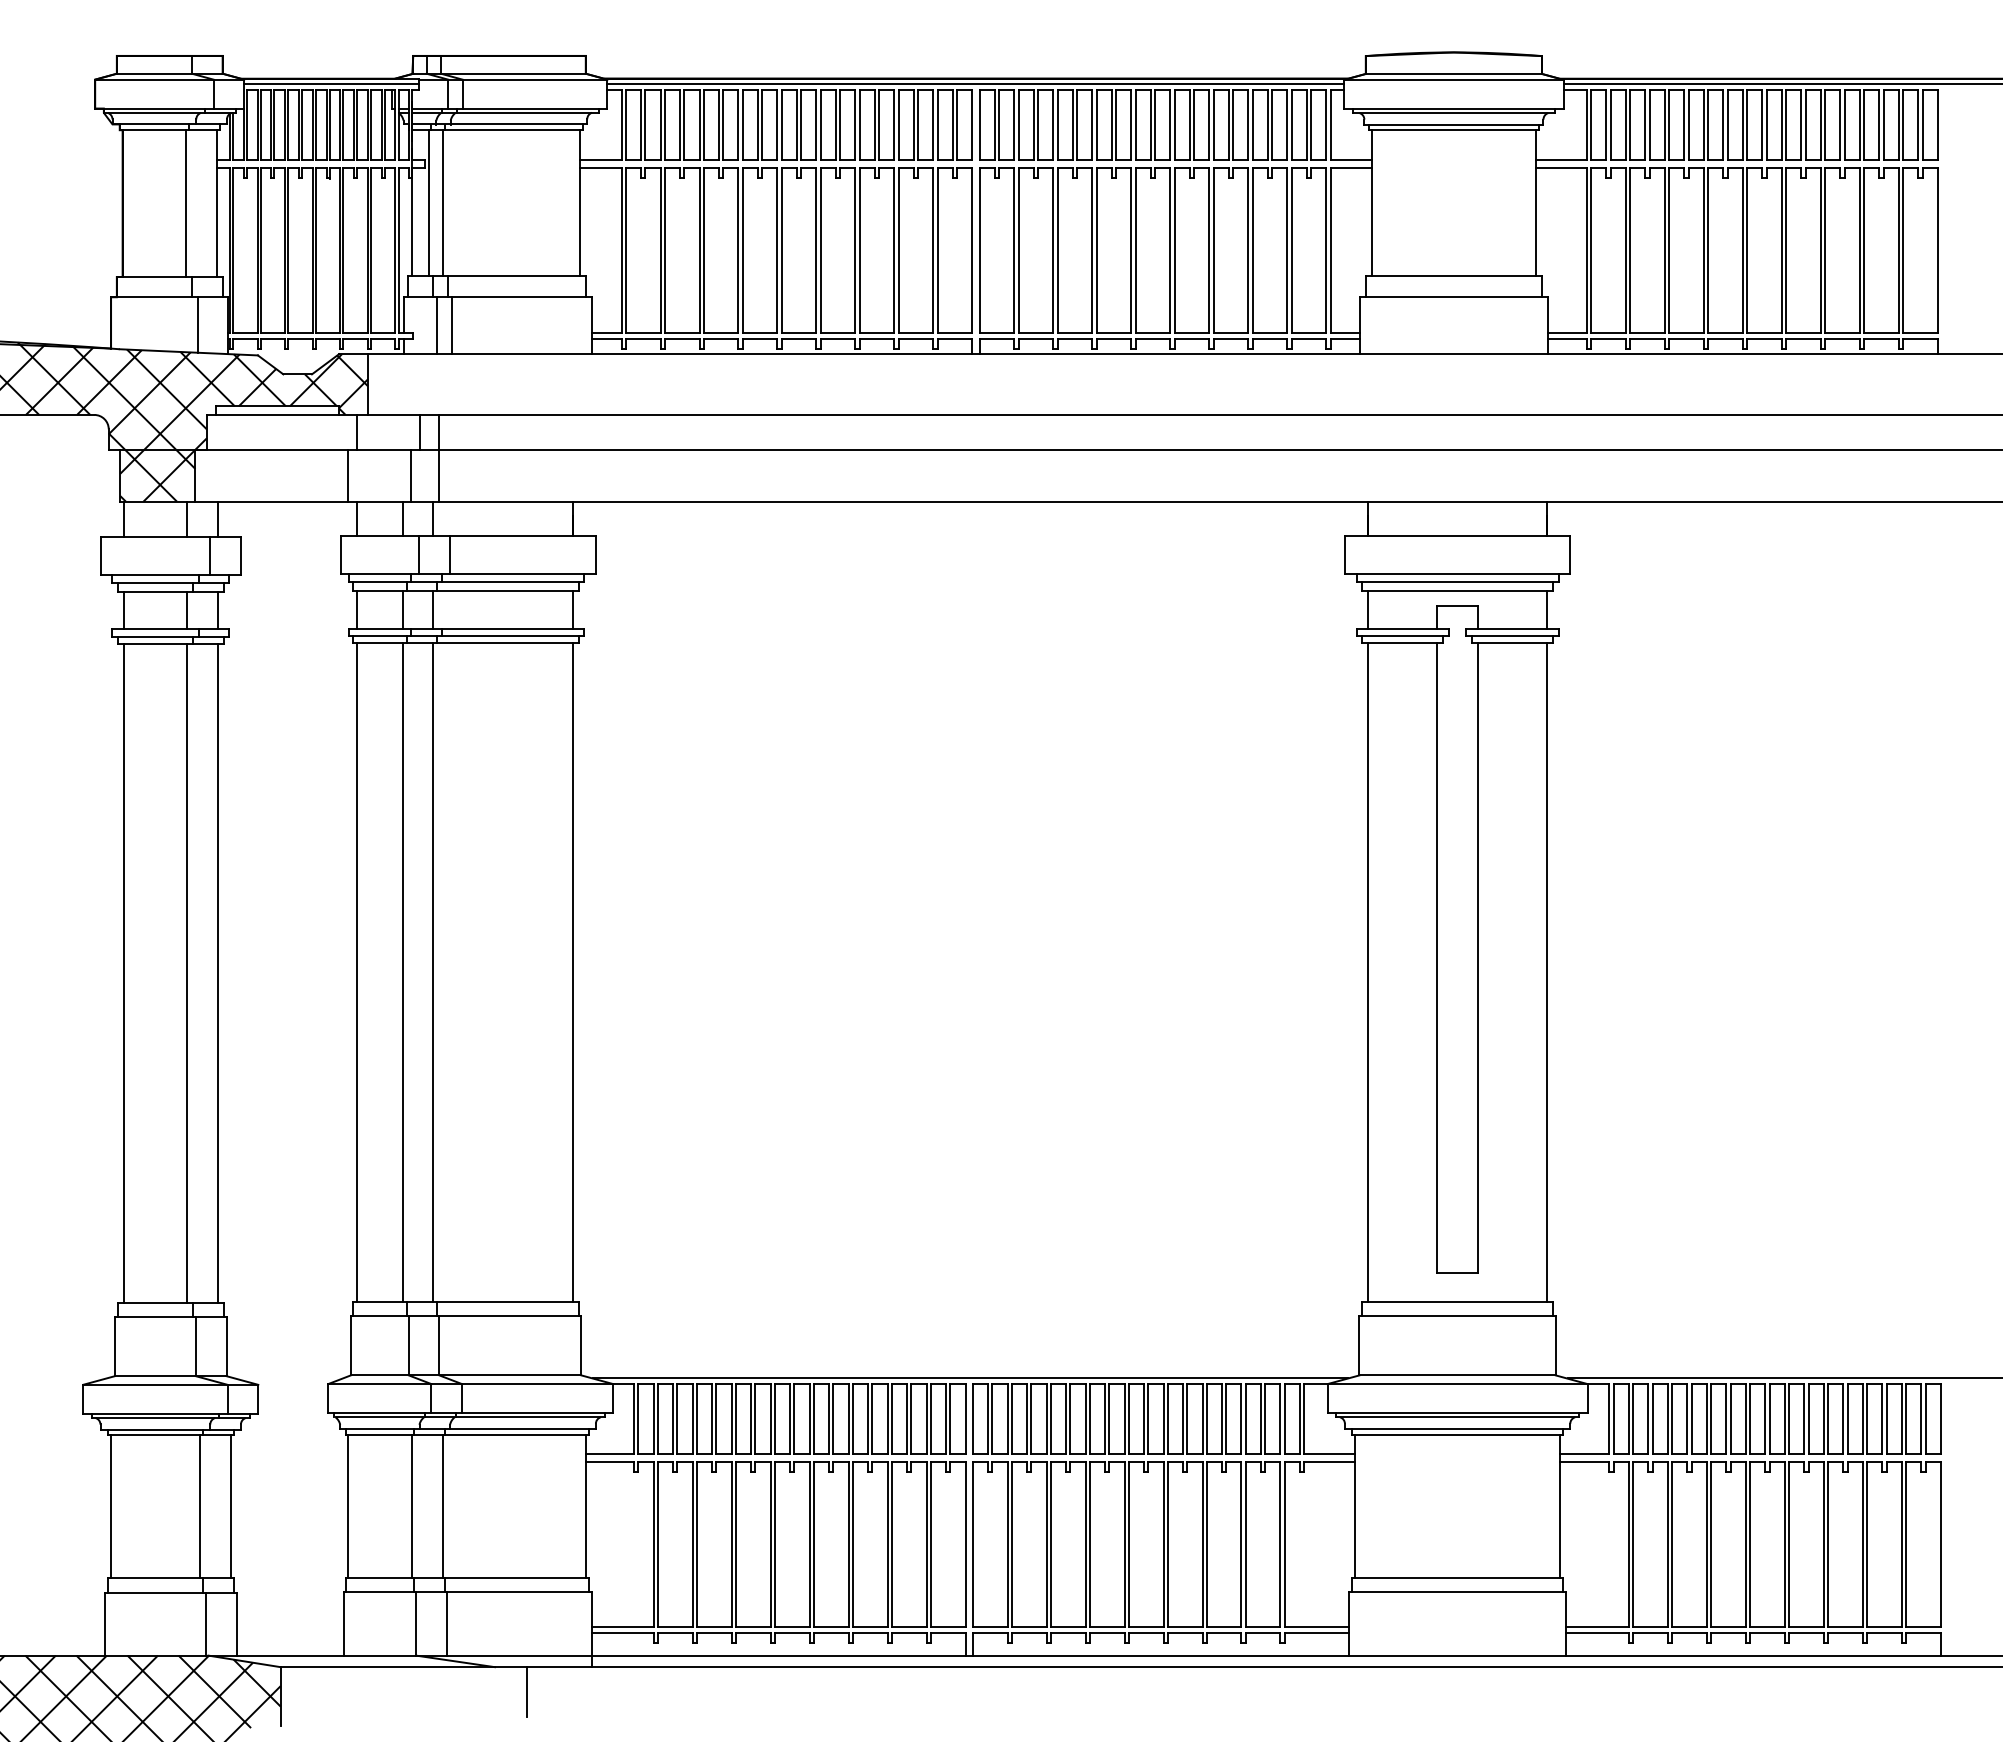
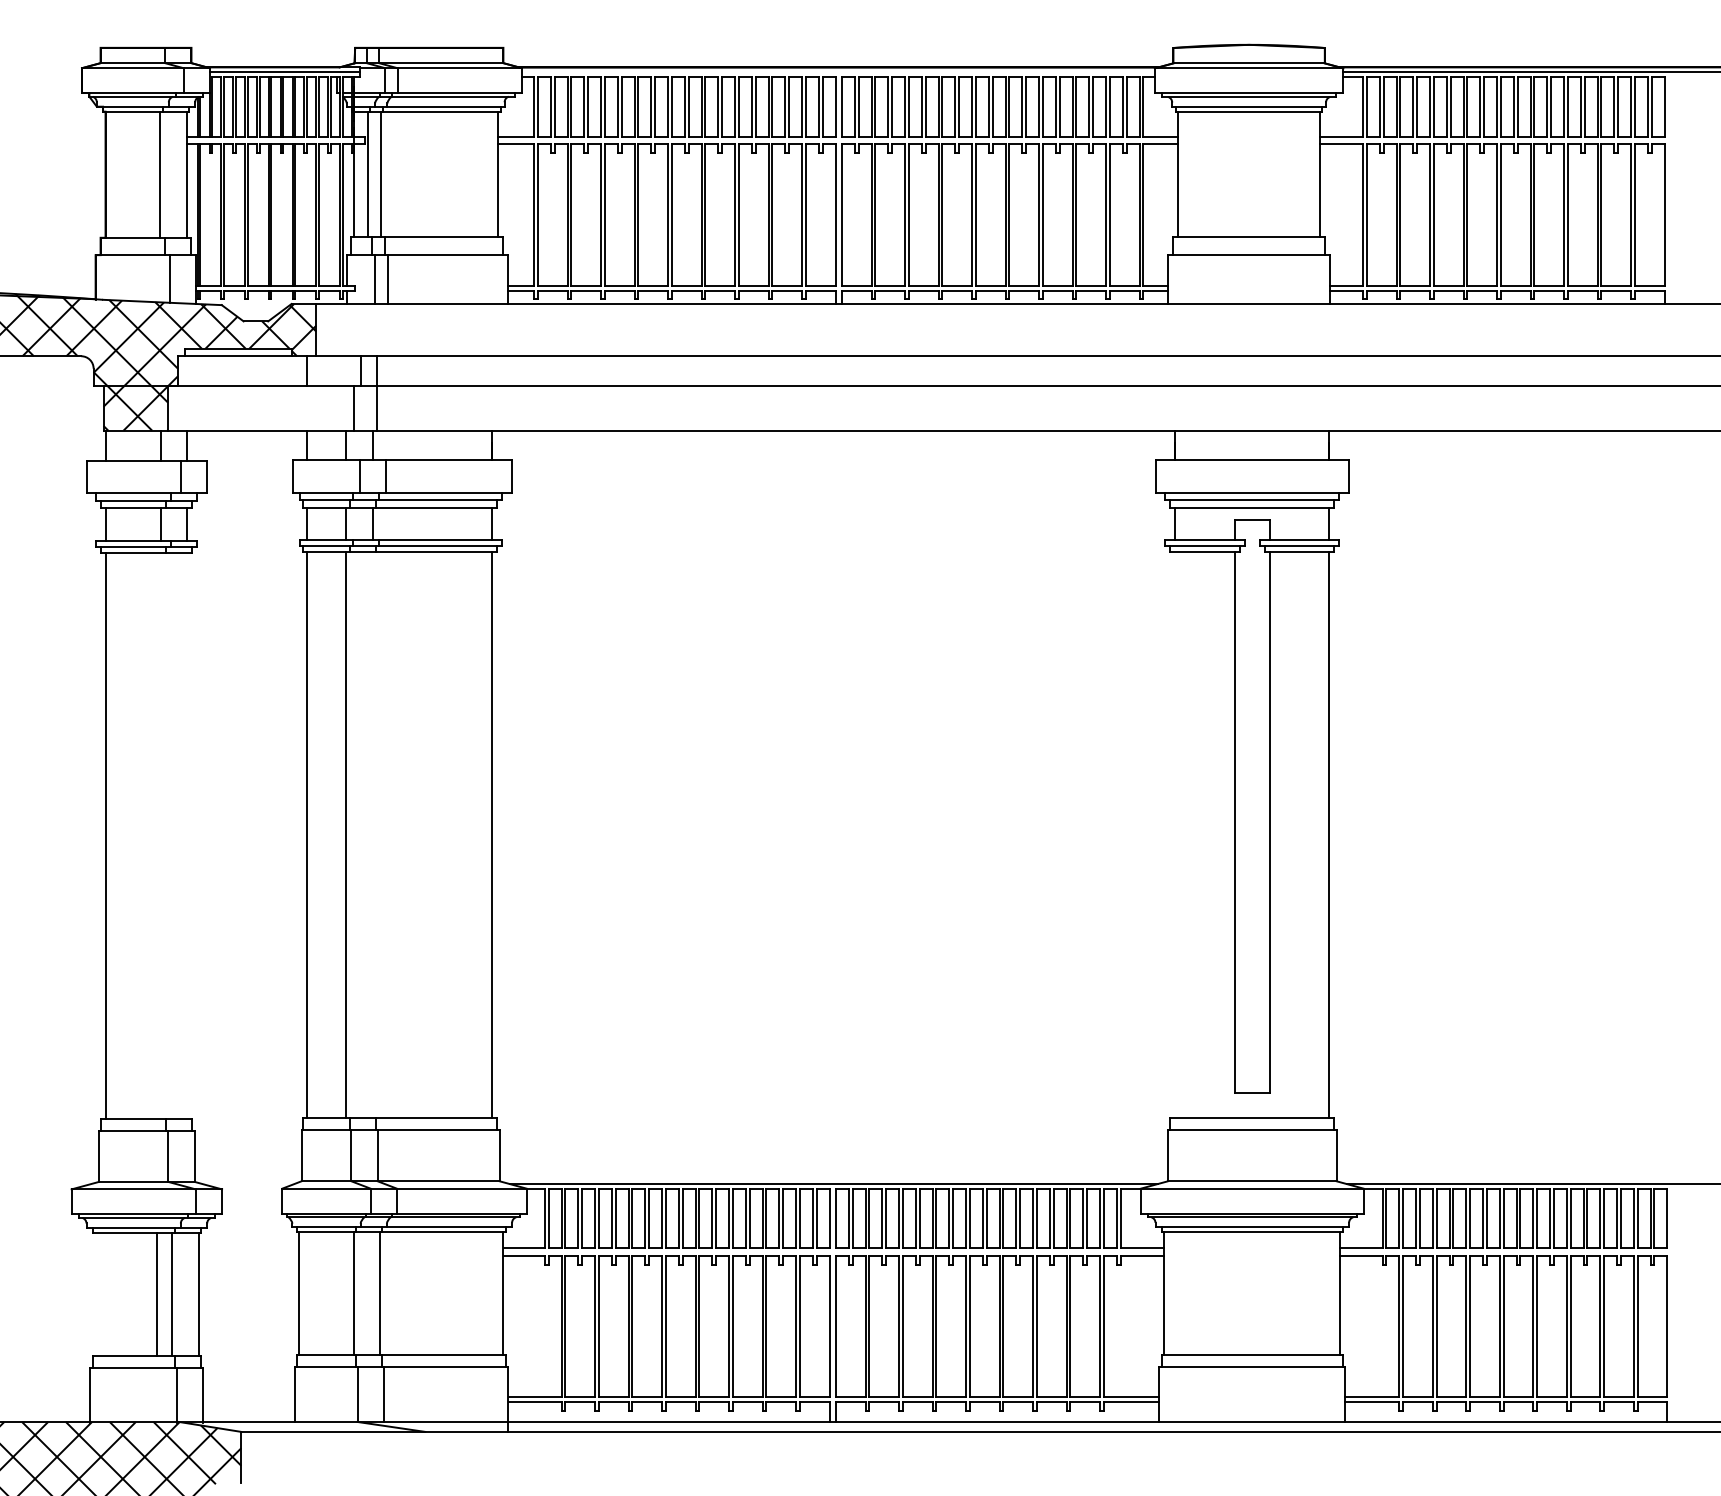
line: (975, 84) -> (838, 72), removed
line: (348, 475) -> (299, 408), removed
line: (187, 972) -> (161, 835), removed
line: (217, 972) -> (187, 835), removed
line: (433, 972) -> (372, 835), removed
line: (1368, 972) -> (1175, 835), removed
line: (110, 1506) -> (156, 1293), moved
line: (527, 1692) -> (453, 1453), removed

